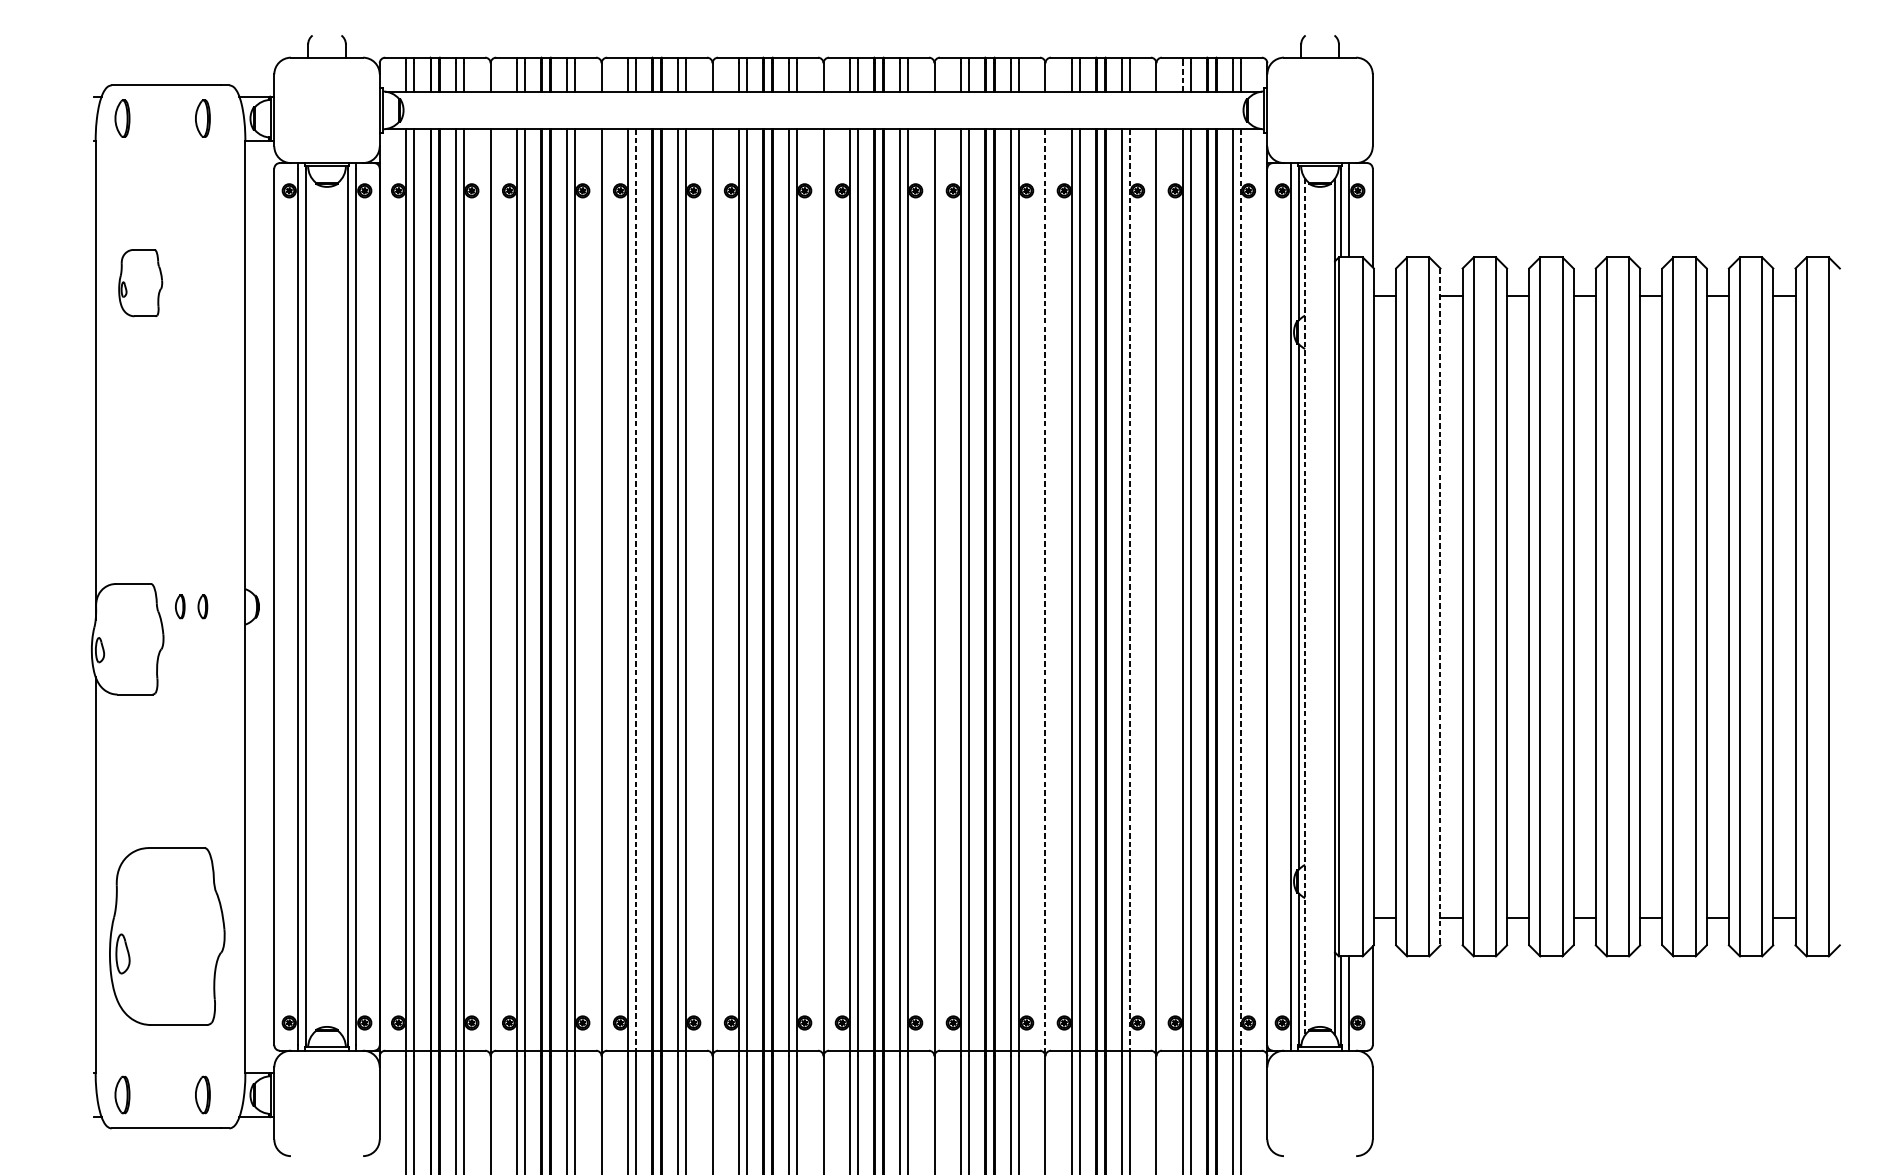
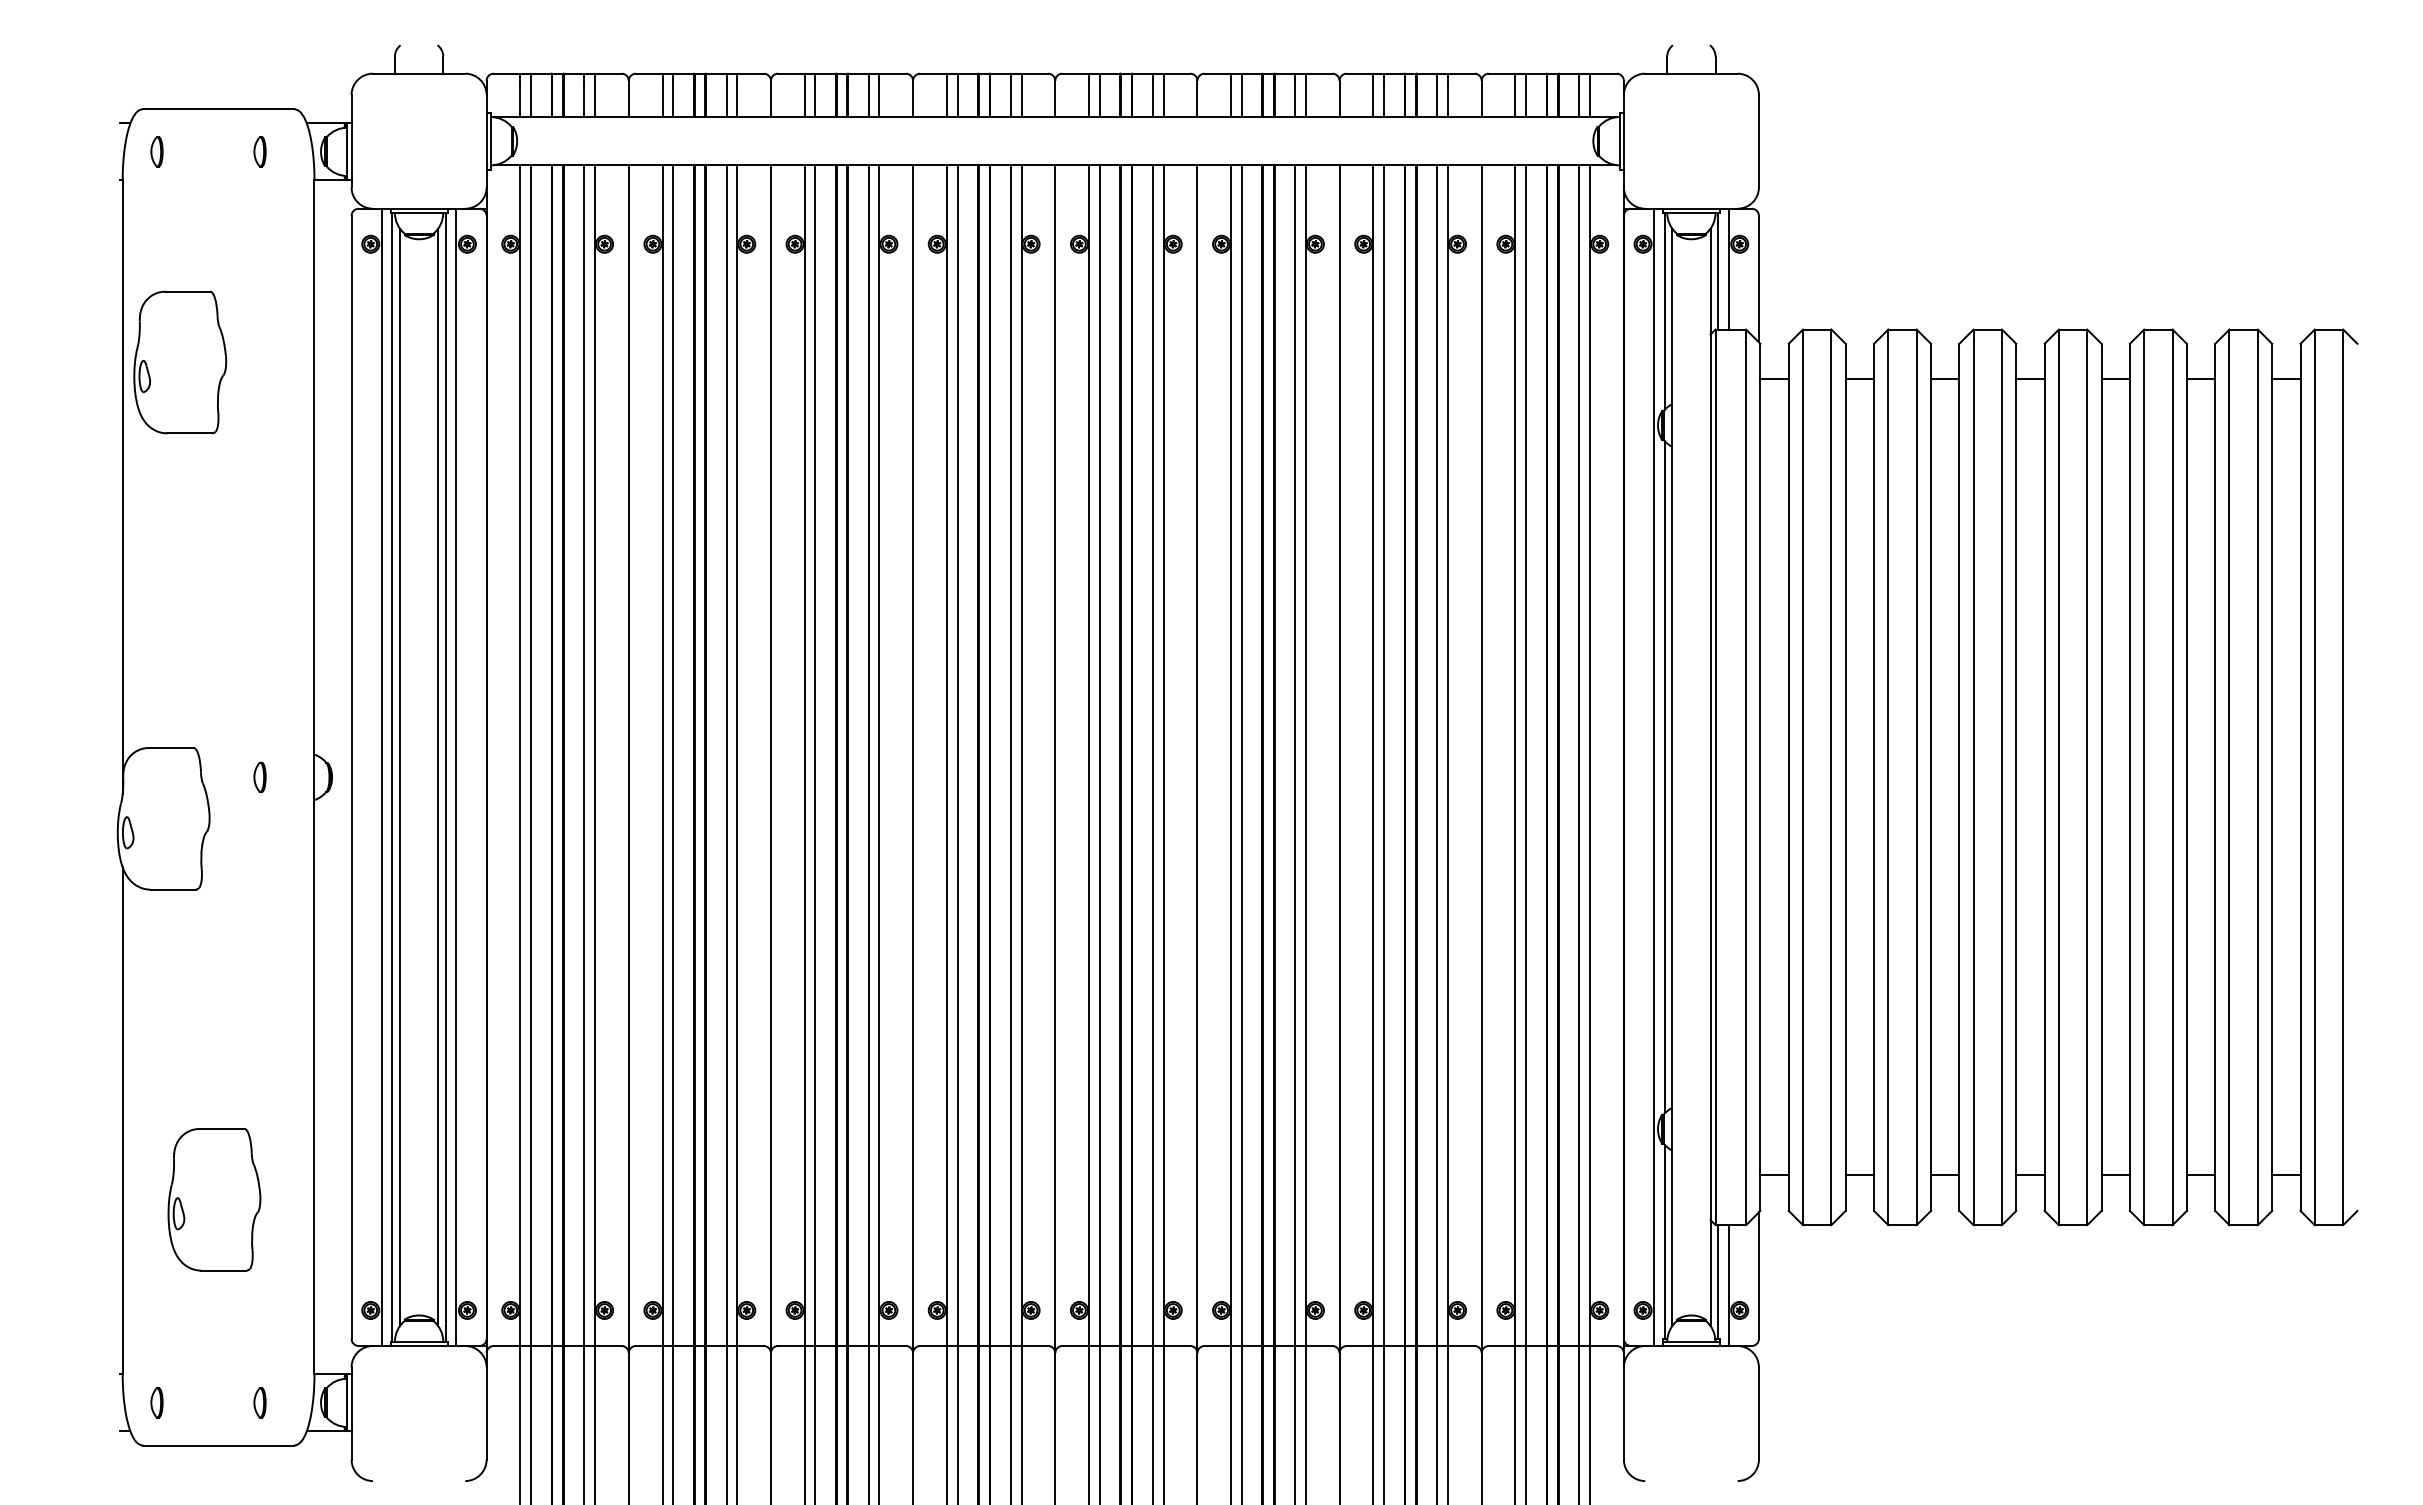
line: (1182, 77) -> (1515, 98), dashed -> solid
part: (122, 118) -> (156, 151), size x0.62
part: (202, 118) -> (259, 151), size x0.62
part: (140, 283) -> (180, 362), size x1.67
line: (636, 590) -> (815, 756), dashed -> solid
line: (1129, 590) -> (1447, 756), dashed -> solid
line: (1241, 590) -> (1590, 756), dashed -> solid
line: (1045, 592) -> (1339, 759), dashed -> solid
part: (179, 606) -> (230, 776), removed
line: (311, 607) -> (399, 777), added
line: (342, 607) -> (438, 777), added
line: (1305, 607) -> (1672, 777), dashed -> solid
line: (1440, 607) -> (1845, 777), dashed -> solid
part: (167, 936) -> (214, 1199), size x0.62
part: (122, 1094) -> (156, 1402), size x0.62
part: (202, 1094) -> (259, 1402), size x0.62

